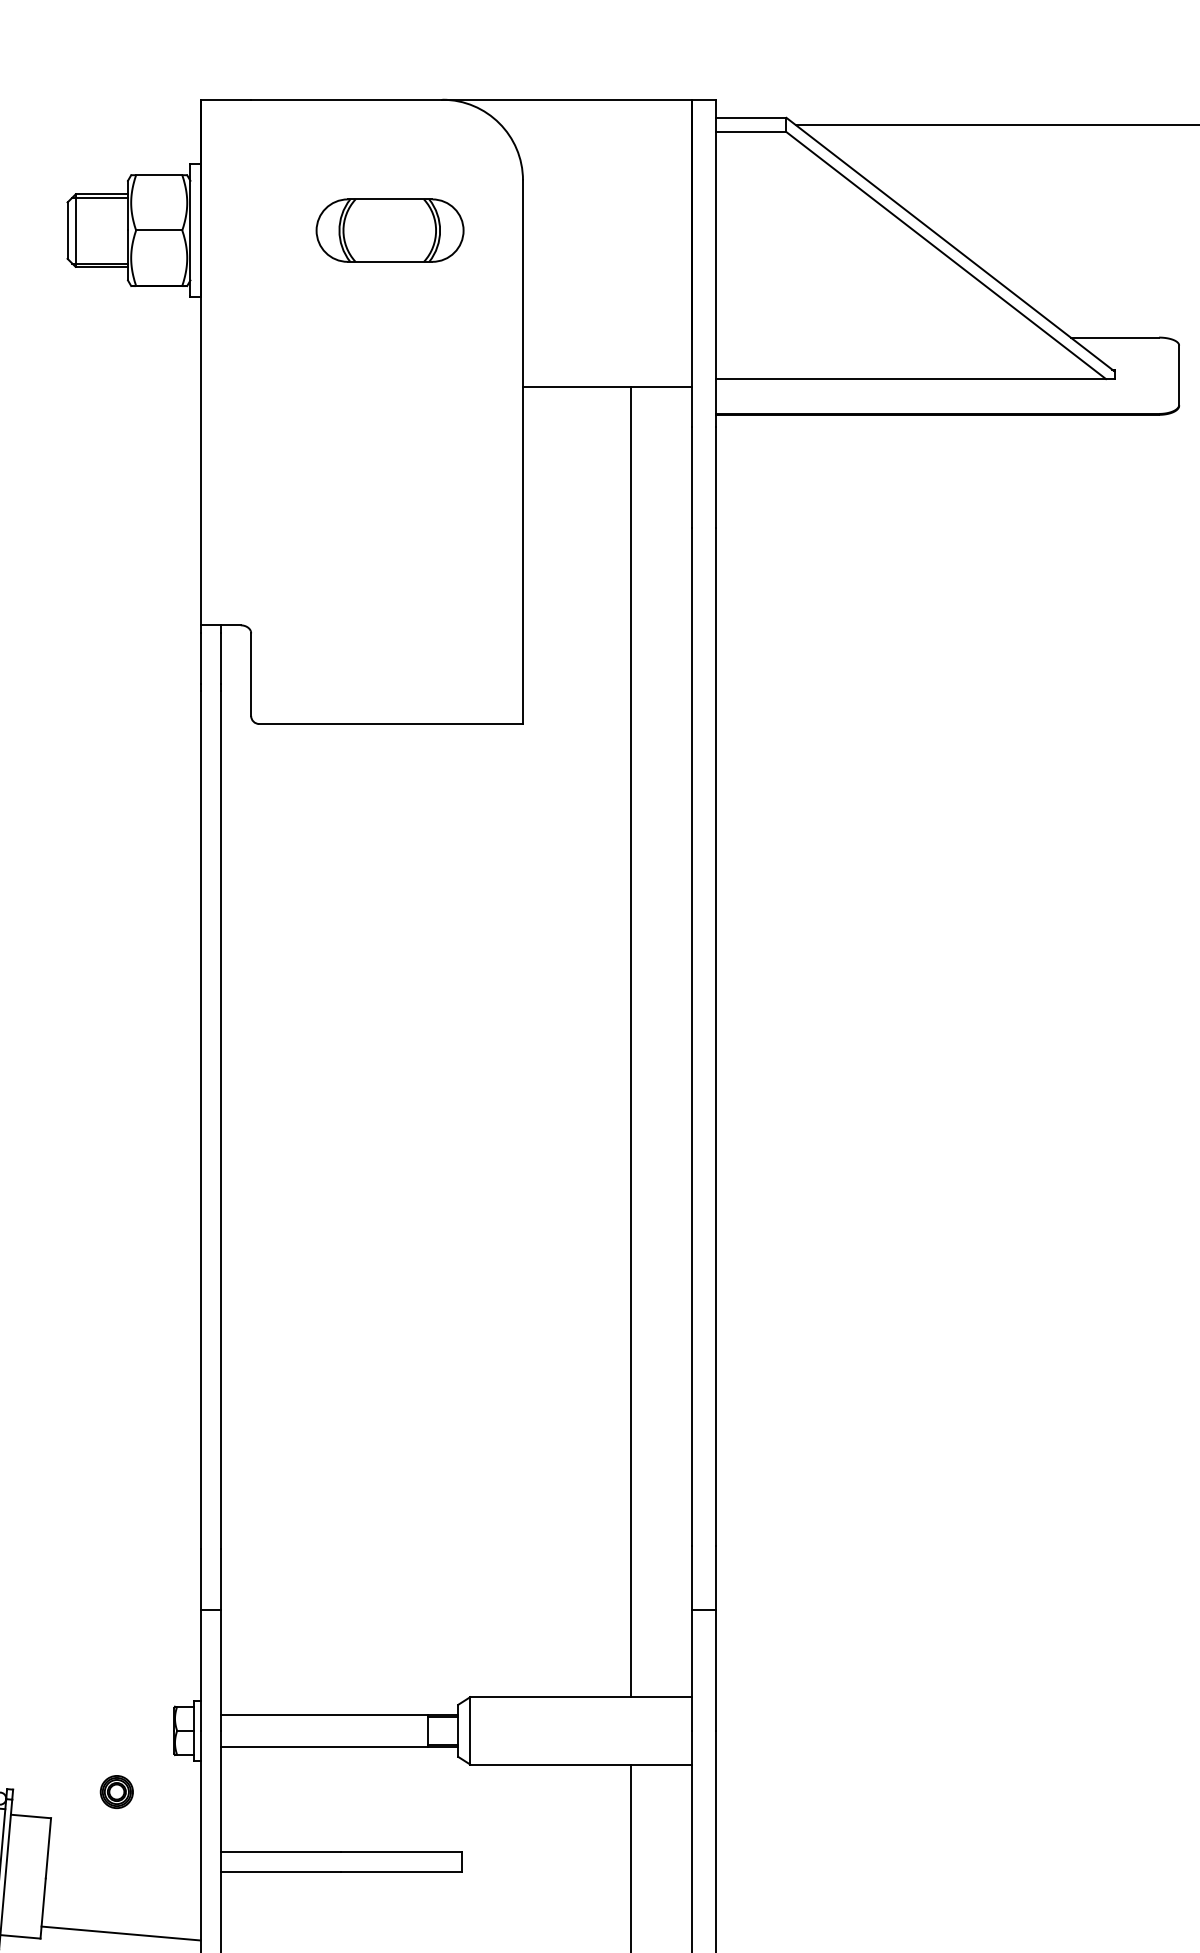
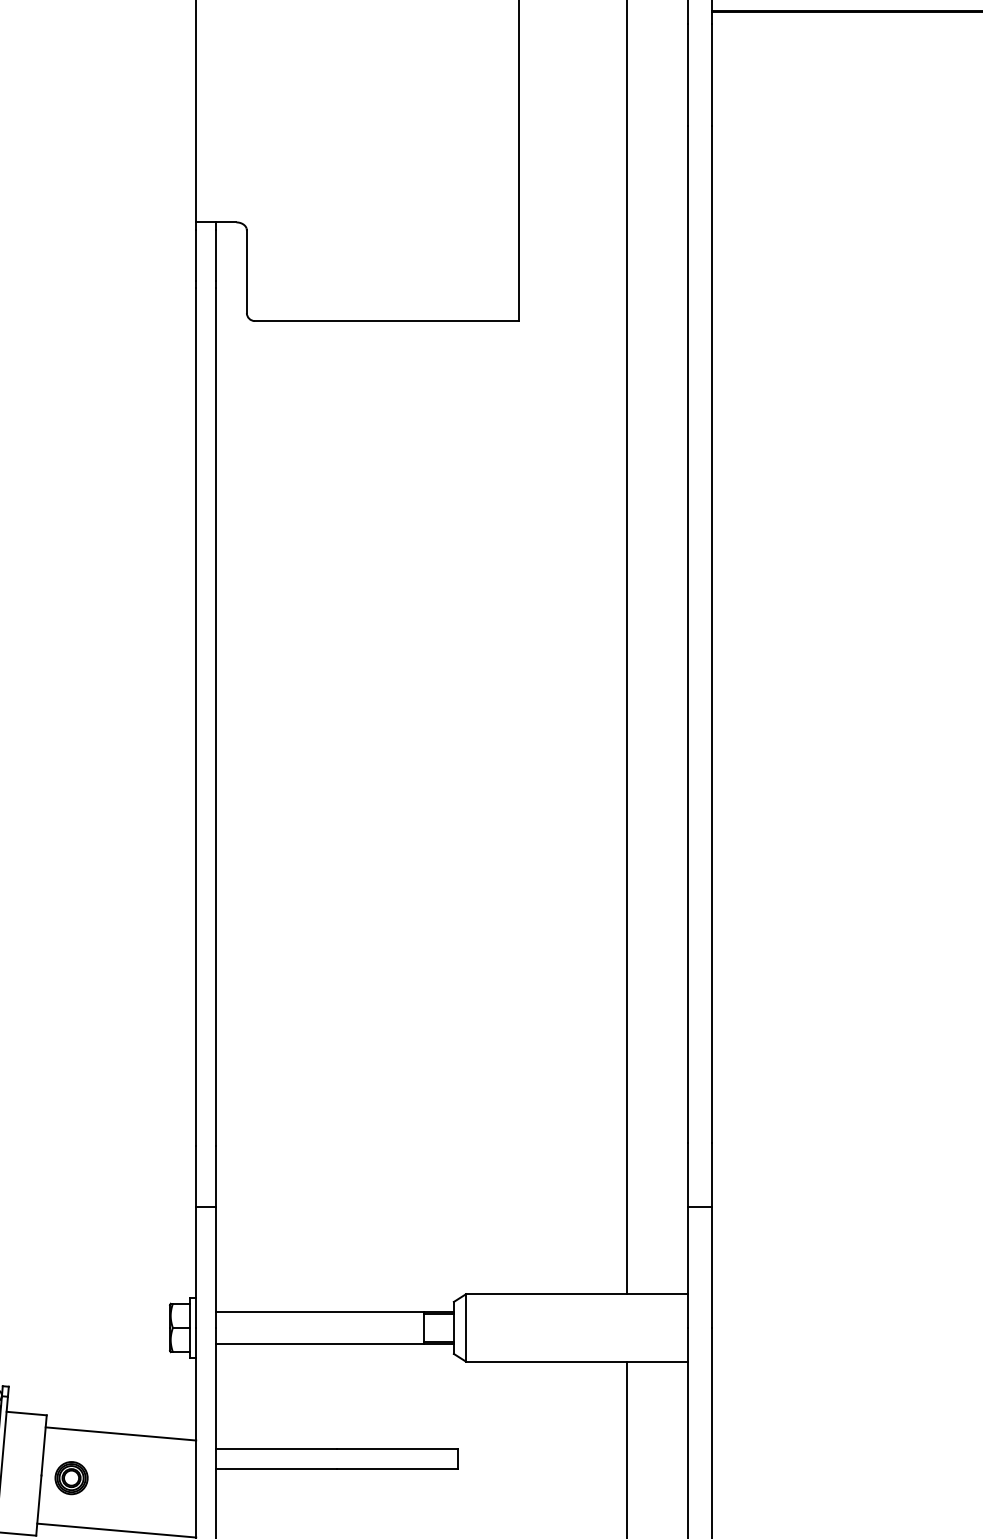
part: (116, 1791) -> (71, 1477), moved
line: (125, 1836) -> (121, 1433), added

